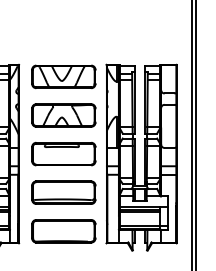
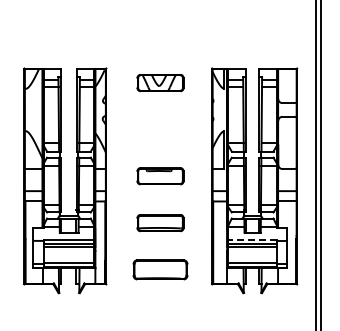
part: (63, 76) -> (160, 82), size x0.6
part: (63, 115) -> (160, 129), removed
part: (63, 153) -> (160, 175), size x0.6
part: (63, 192) -> (160, 222), size x0.6
line: (139, 206) -> (252, 239), solid -> dashed
part: (63, 231) -> (160, 269), size x0.7

